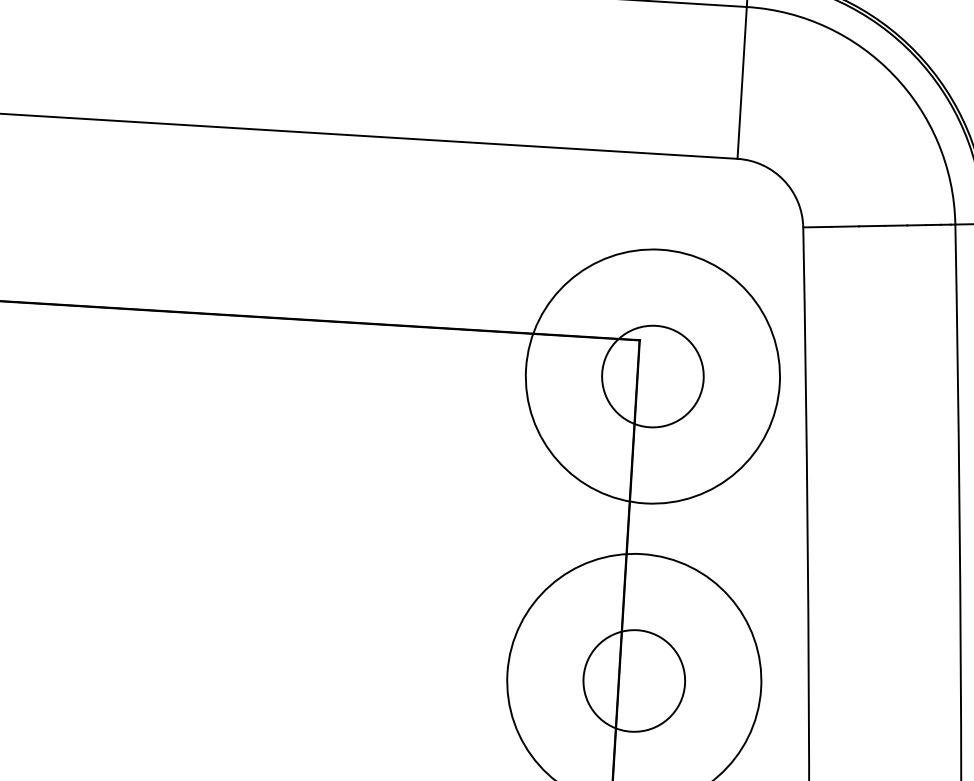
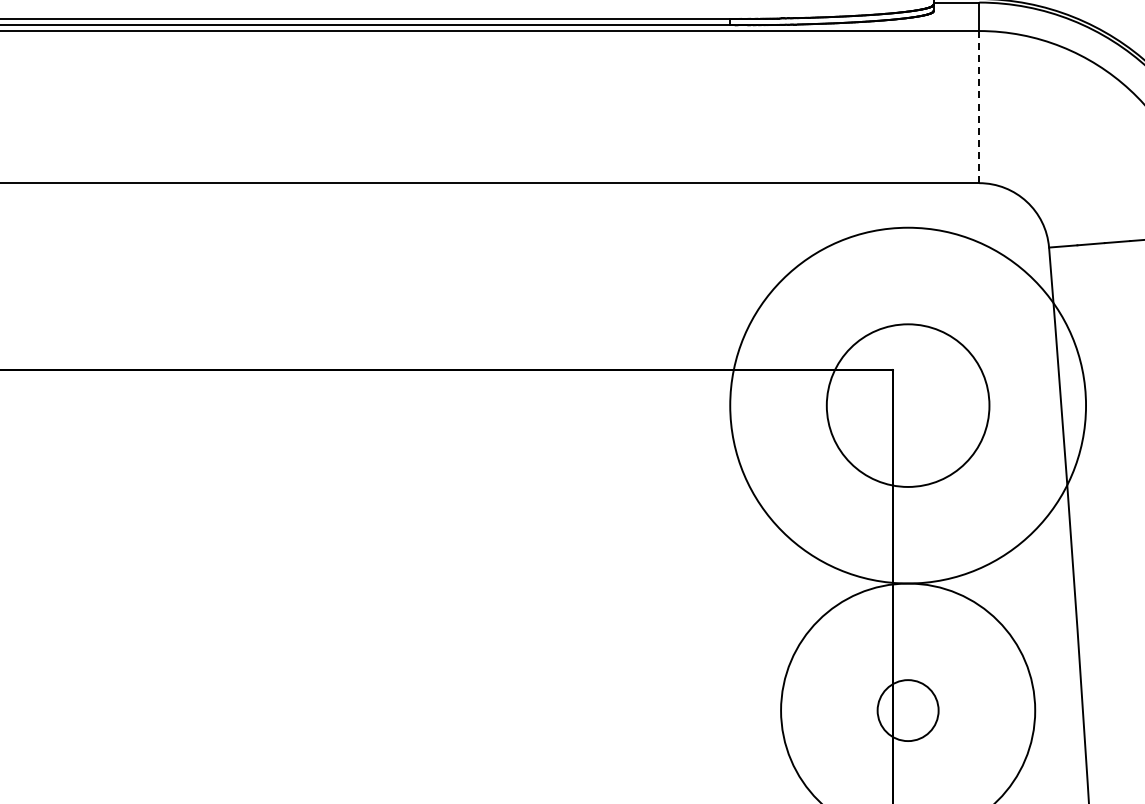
line: (742, 83) -> (979, 107), solid -> dashed
circle: (652, 376) -> (907, 405), size x1.6
circle: (653, 376) -> (908, 405), size x1.4
circle: (633, 680) -> (907, 710), size x0.6

